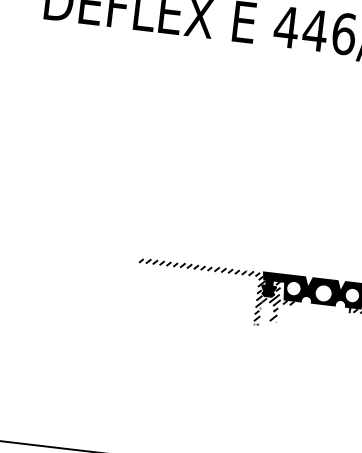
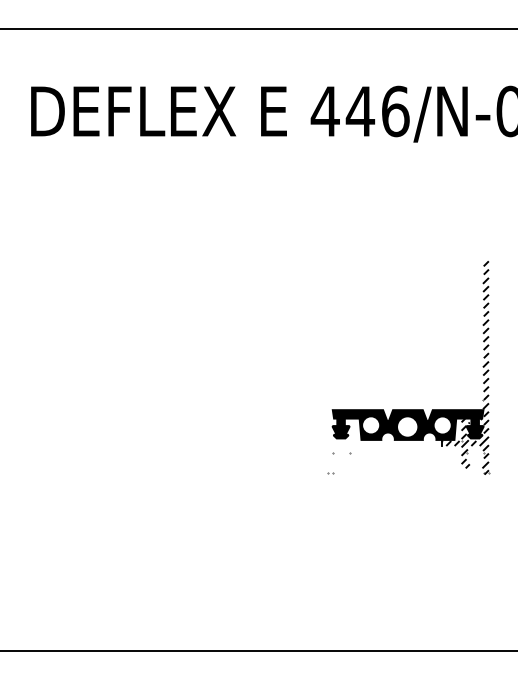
hatch: (214, 293) -> (276, 442), removed

